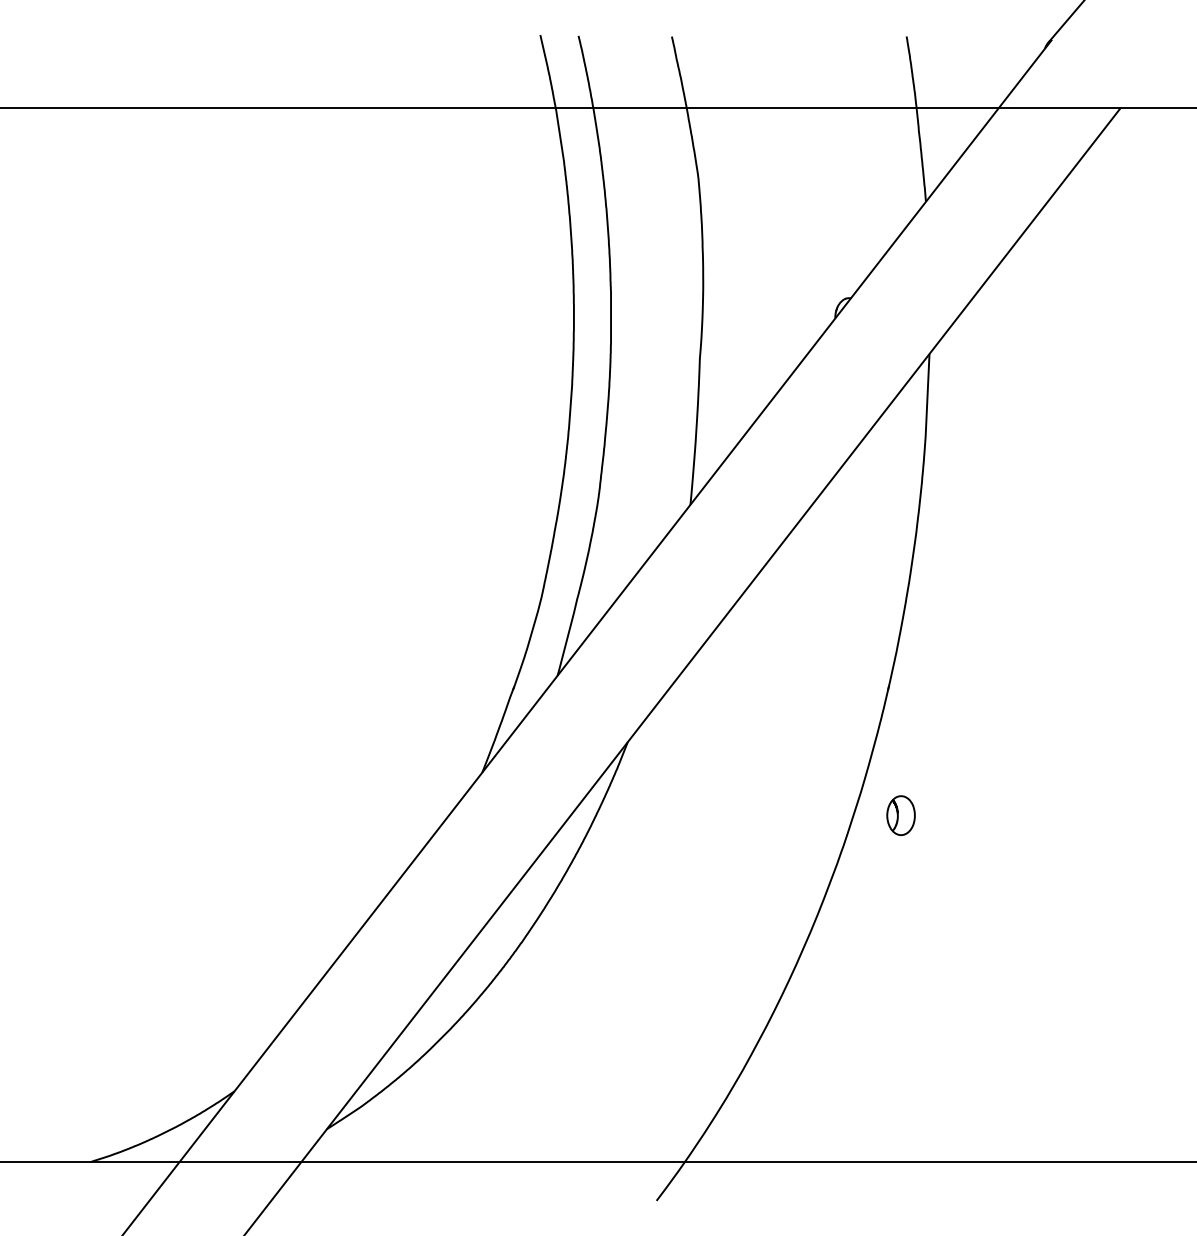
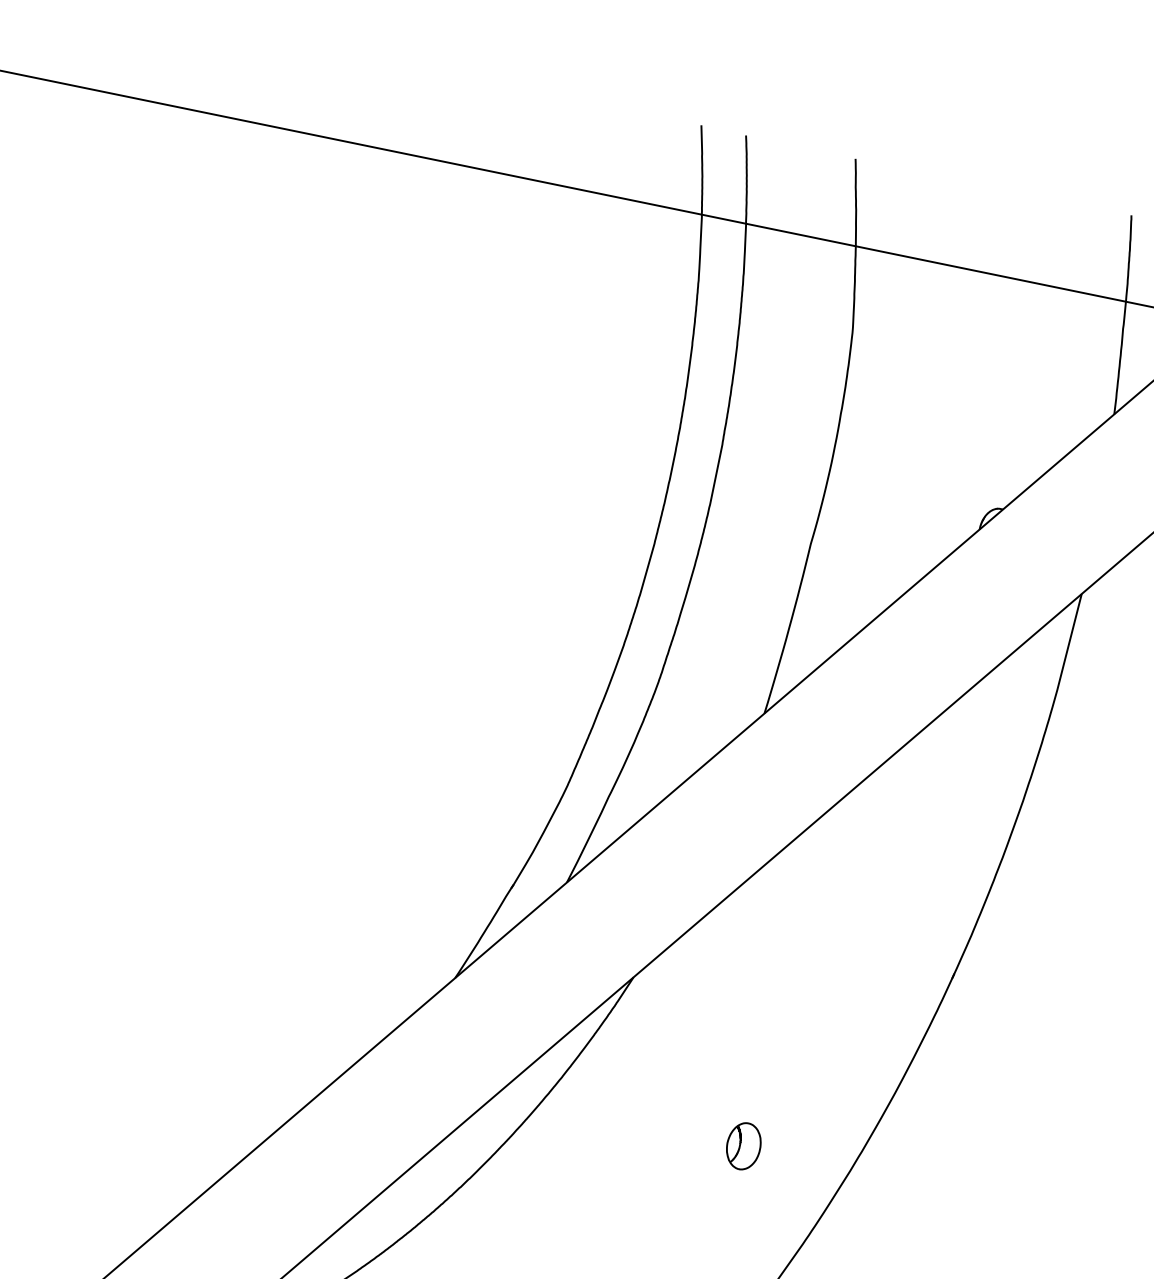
part: (900, 815) -> (743, 1145), moved

